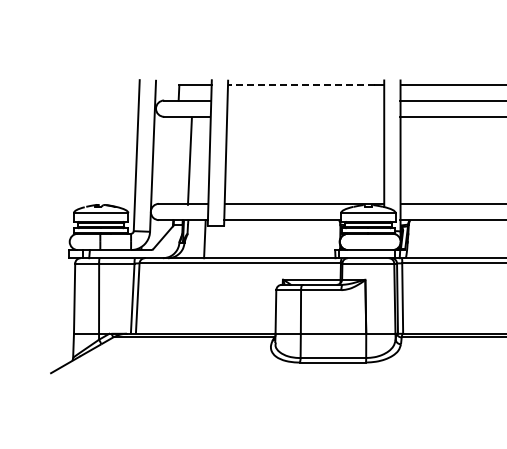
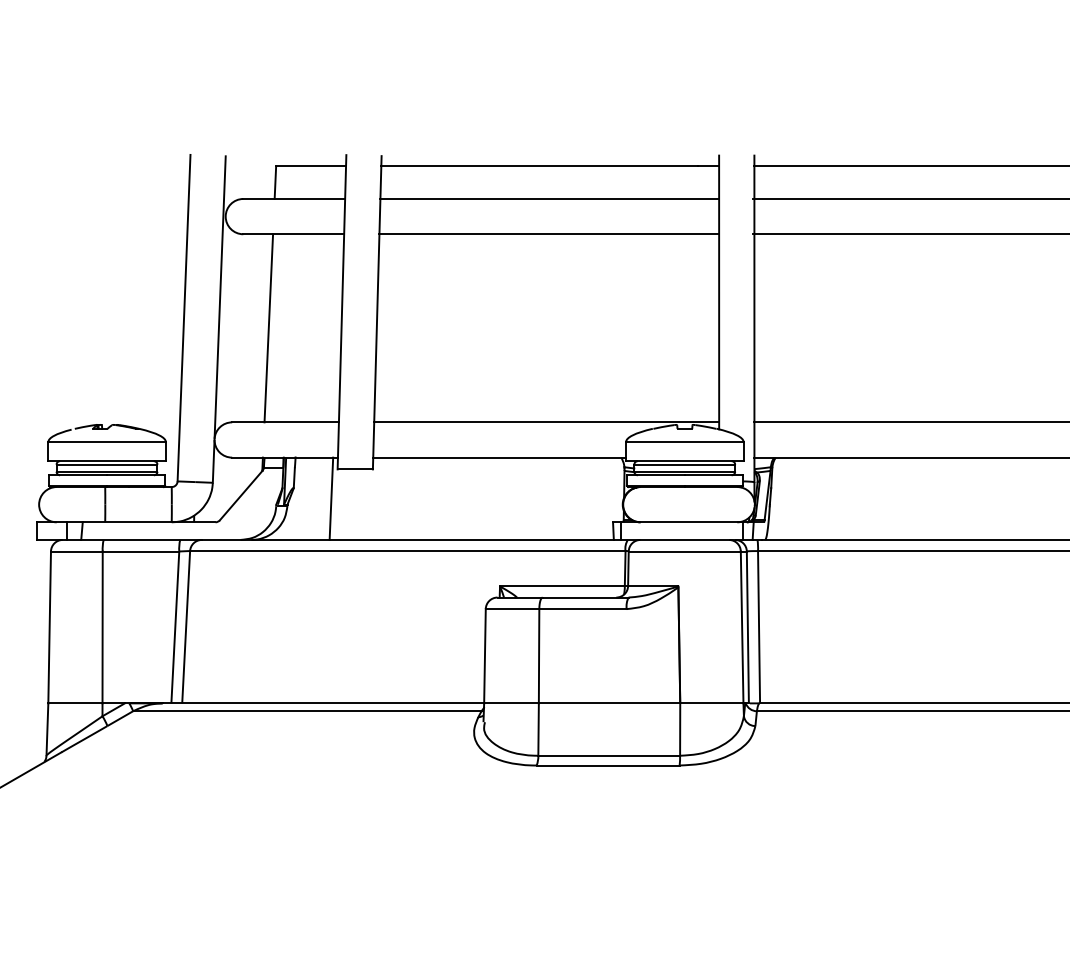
line: (300, 85) -> (538, 166), dashed -> solid
line: (305, 100) -> (548, 198), added
line: (305, 116) -> (548, 233), added
line: (189, 160) -> (267, 326), moved

